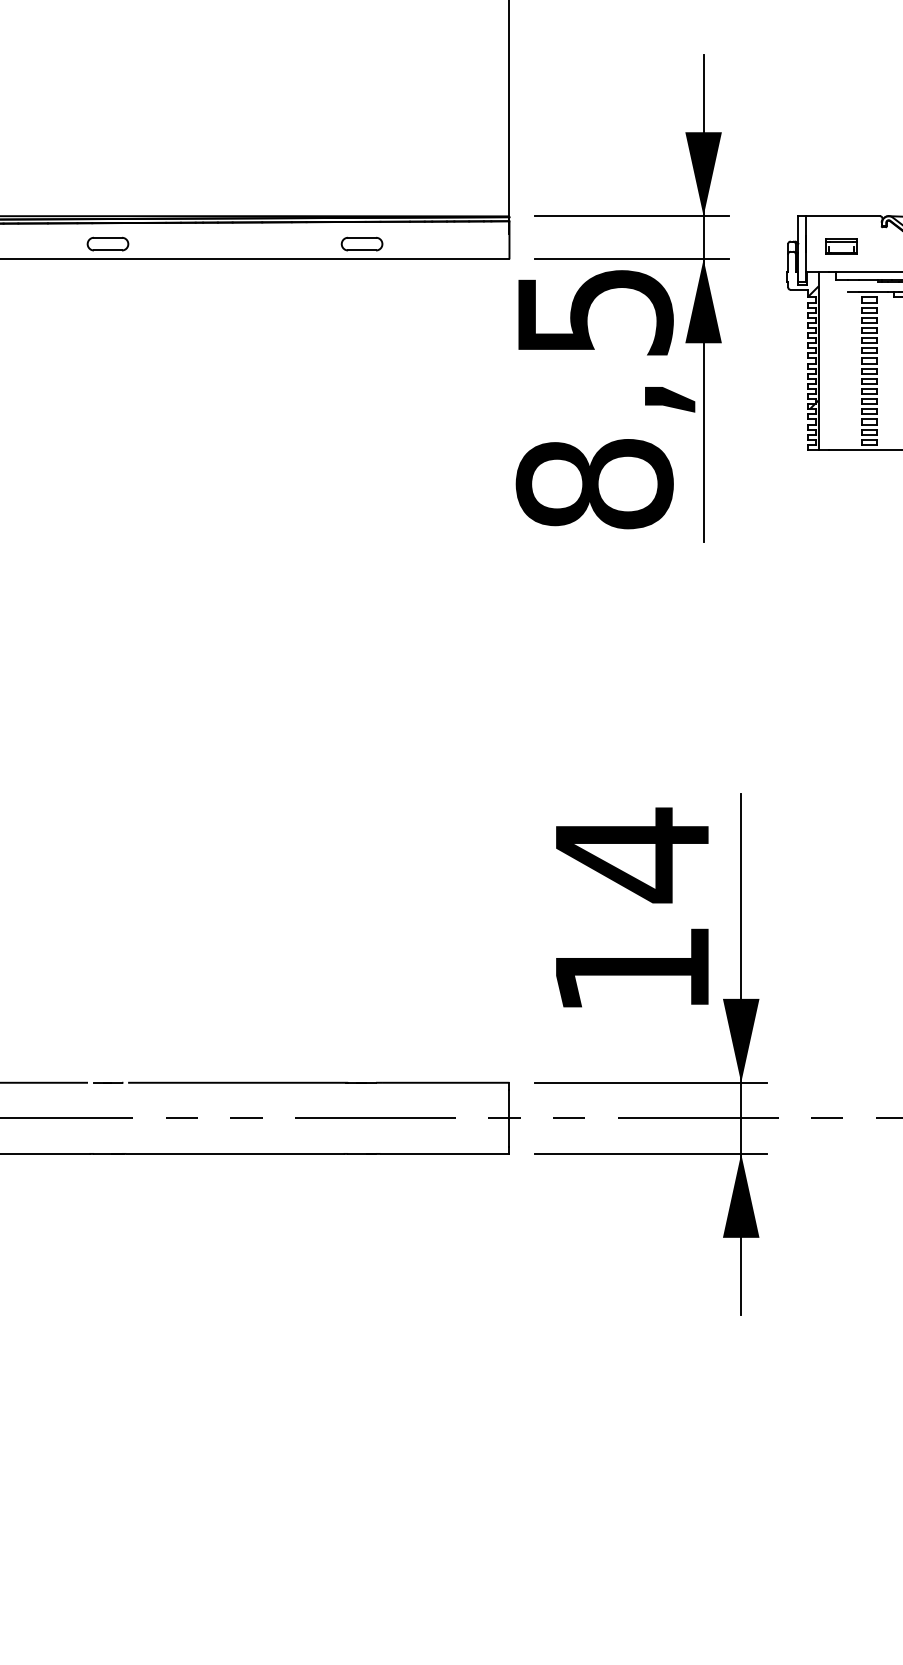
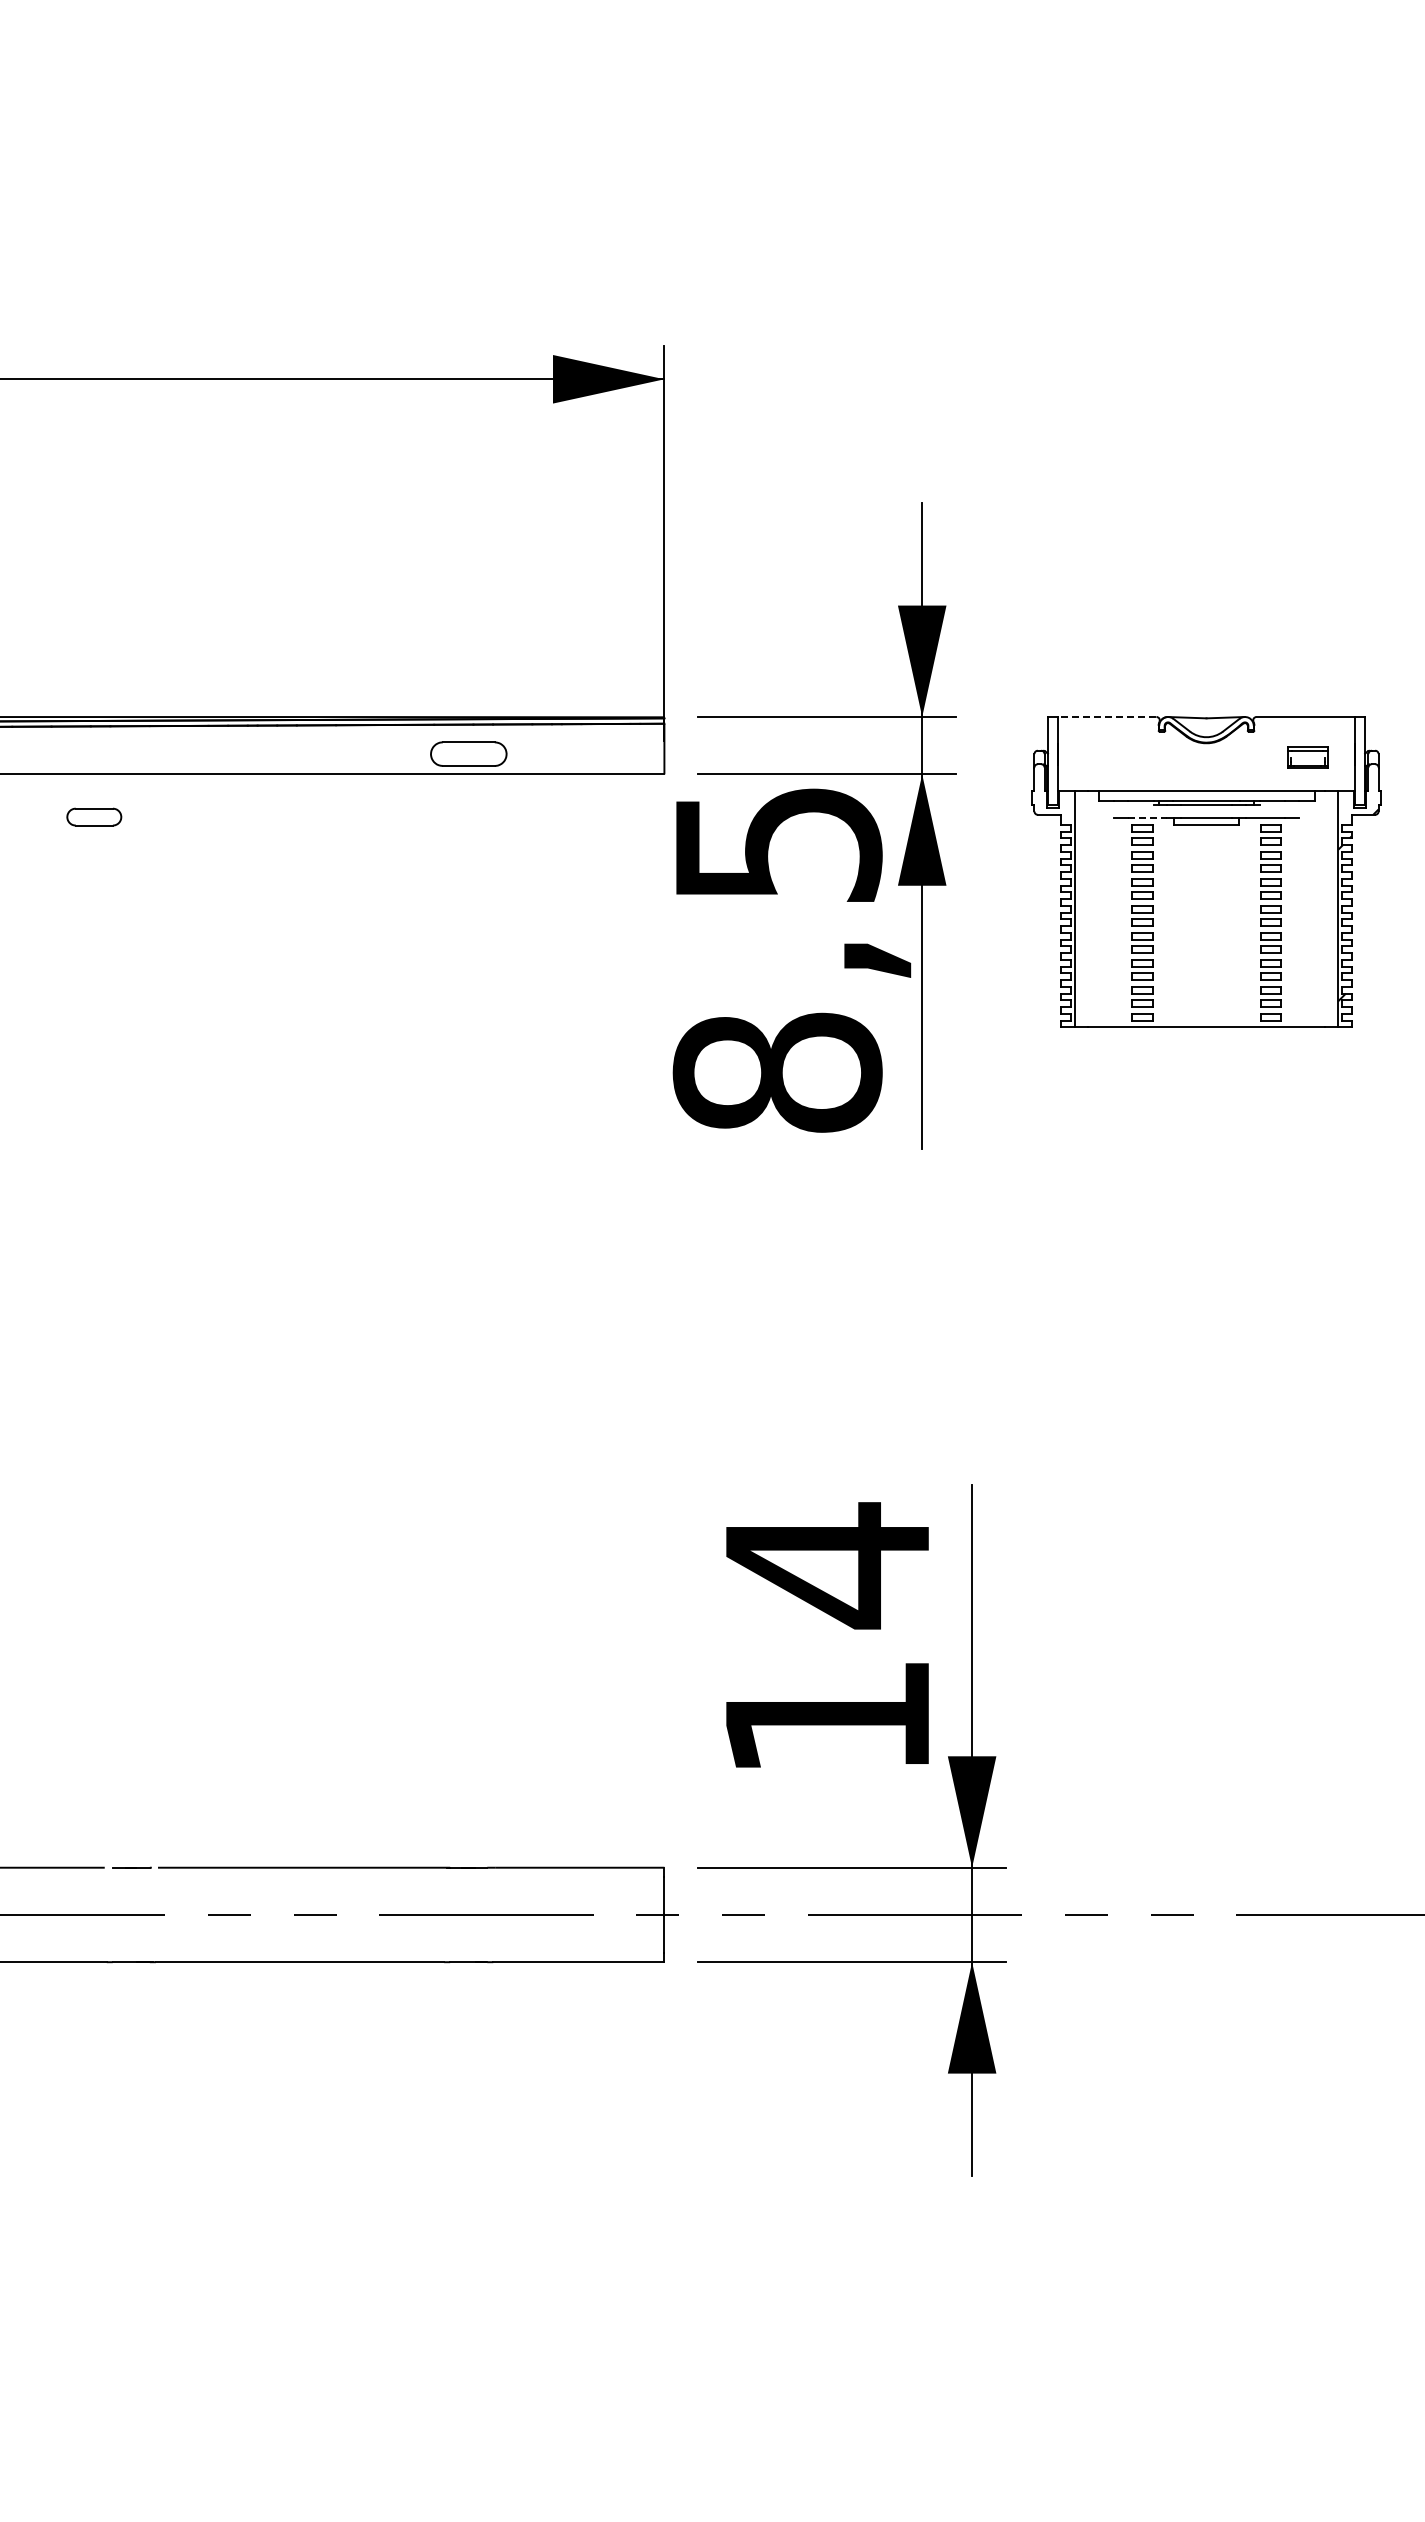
line: (842, 215) -> (1106, 716), solid -> dashed
part: (108, 243) -> (94, 816), moved
part: (361, 243) -> (468, 753), size x1.4
part: (841, 246) -> (1105, 757), removed
line: (873, 292) -> (1147, 818), solid -> dashed
hatch: (813, 347) -> (1067, 891), removed

